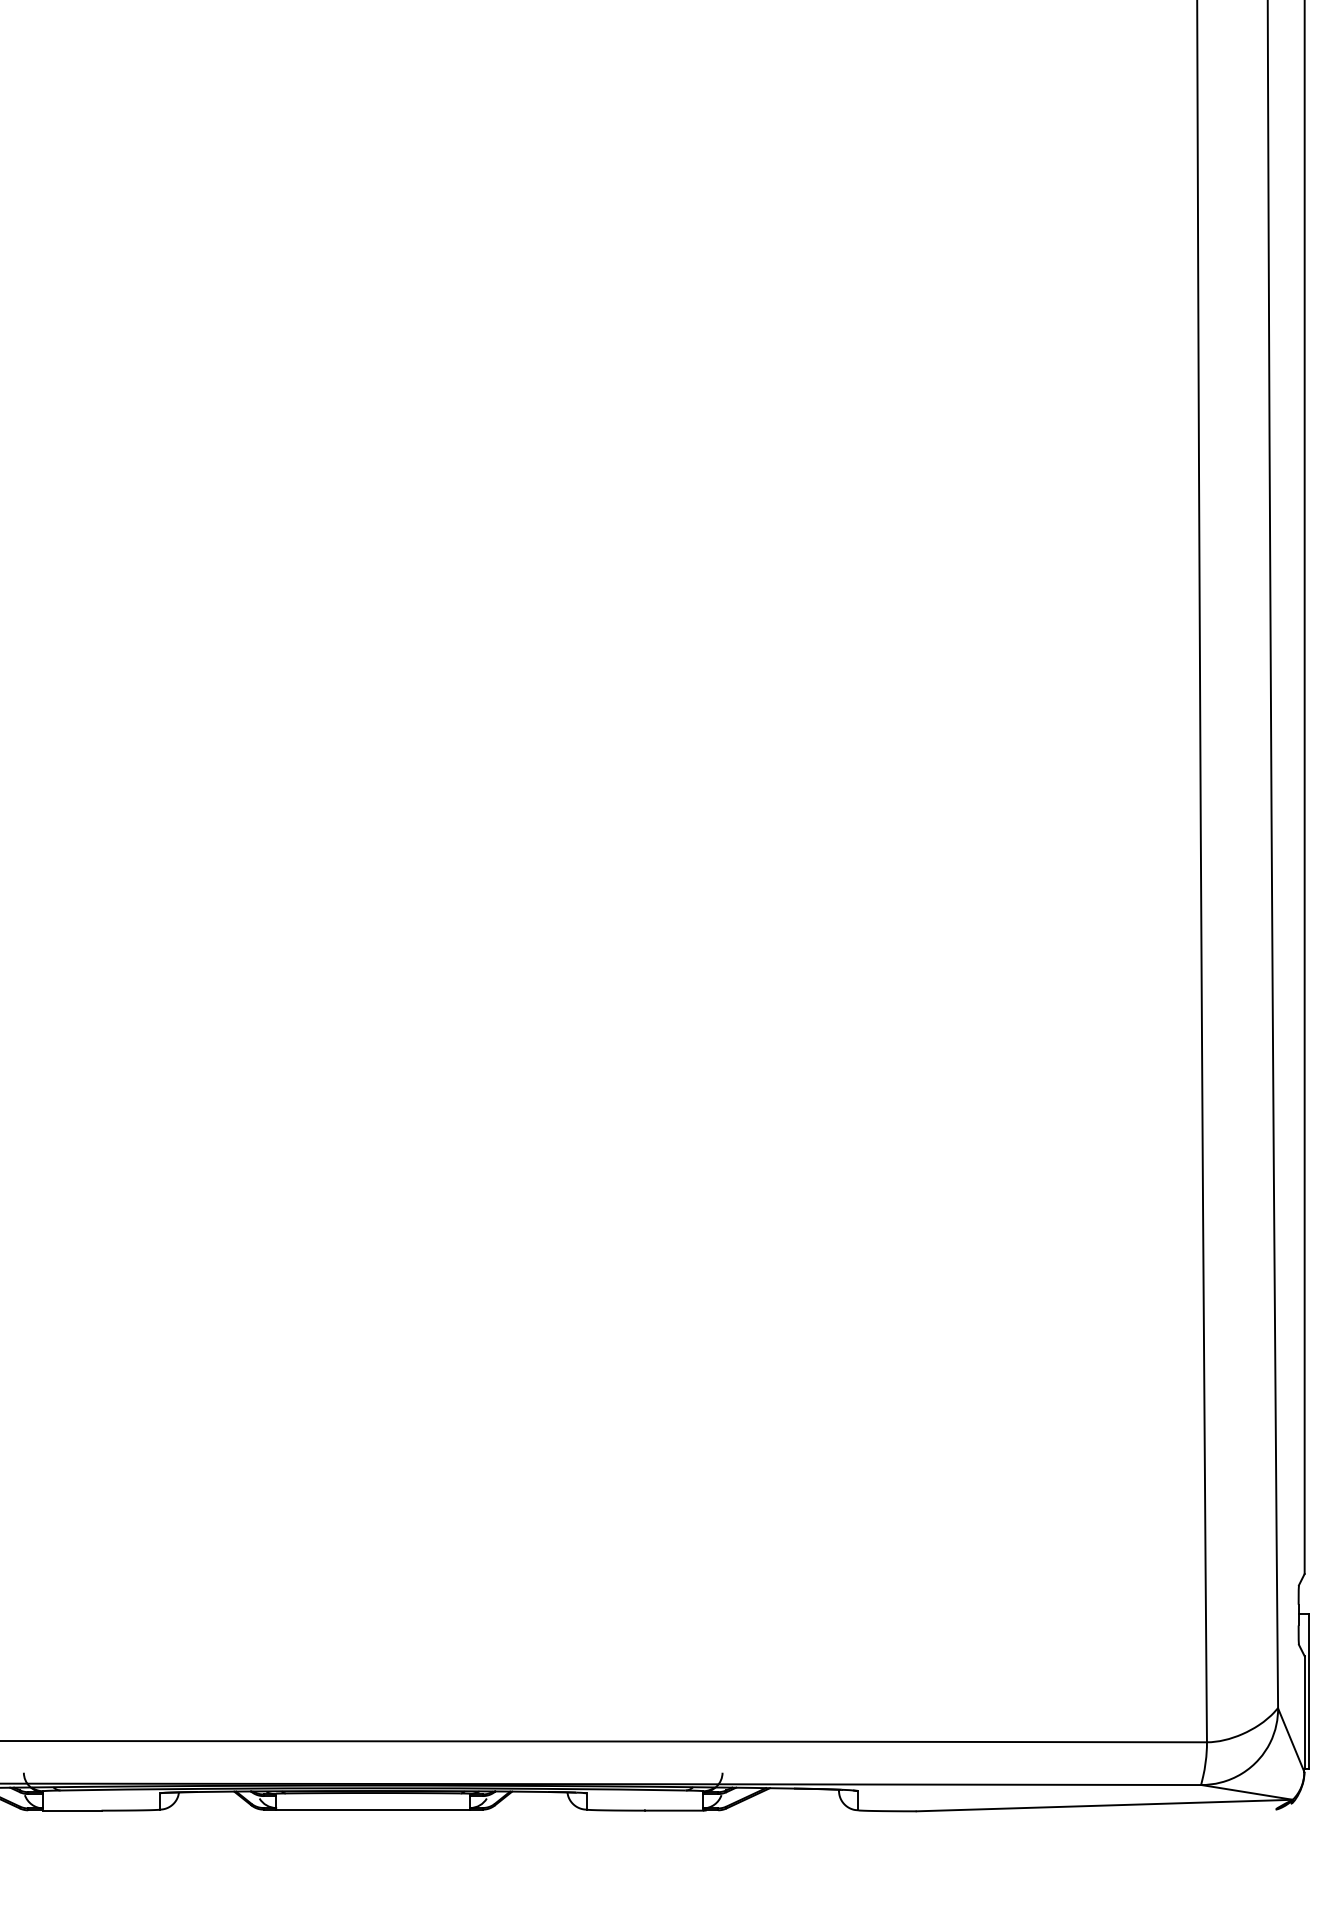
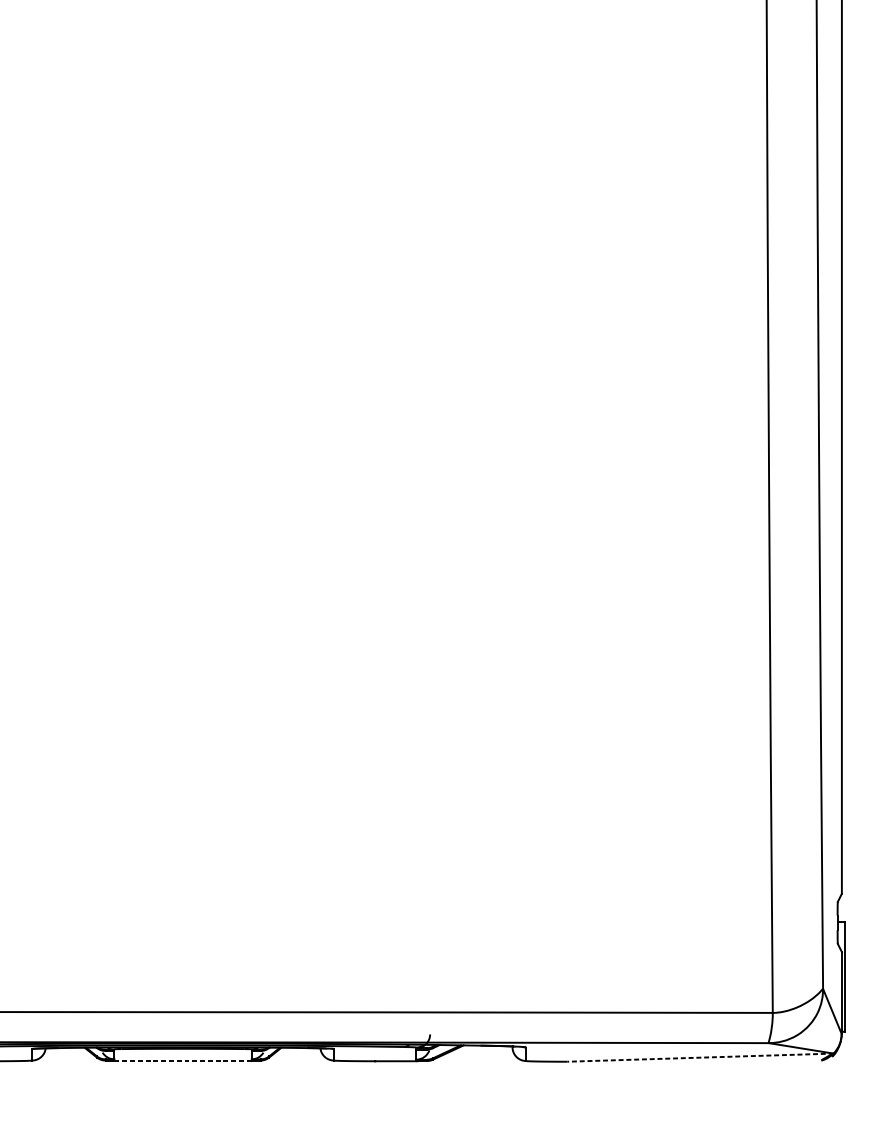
line: (1104, 1805) -> (700, 1057), solid -> dashed
line: (372, 1809) -> (182, 1060), solid -> dashed

